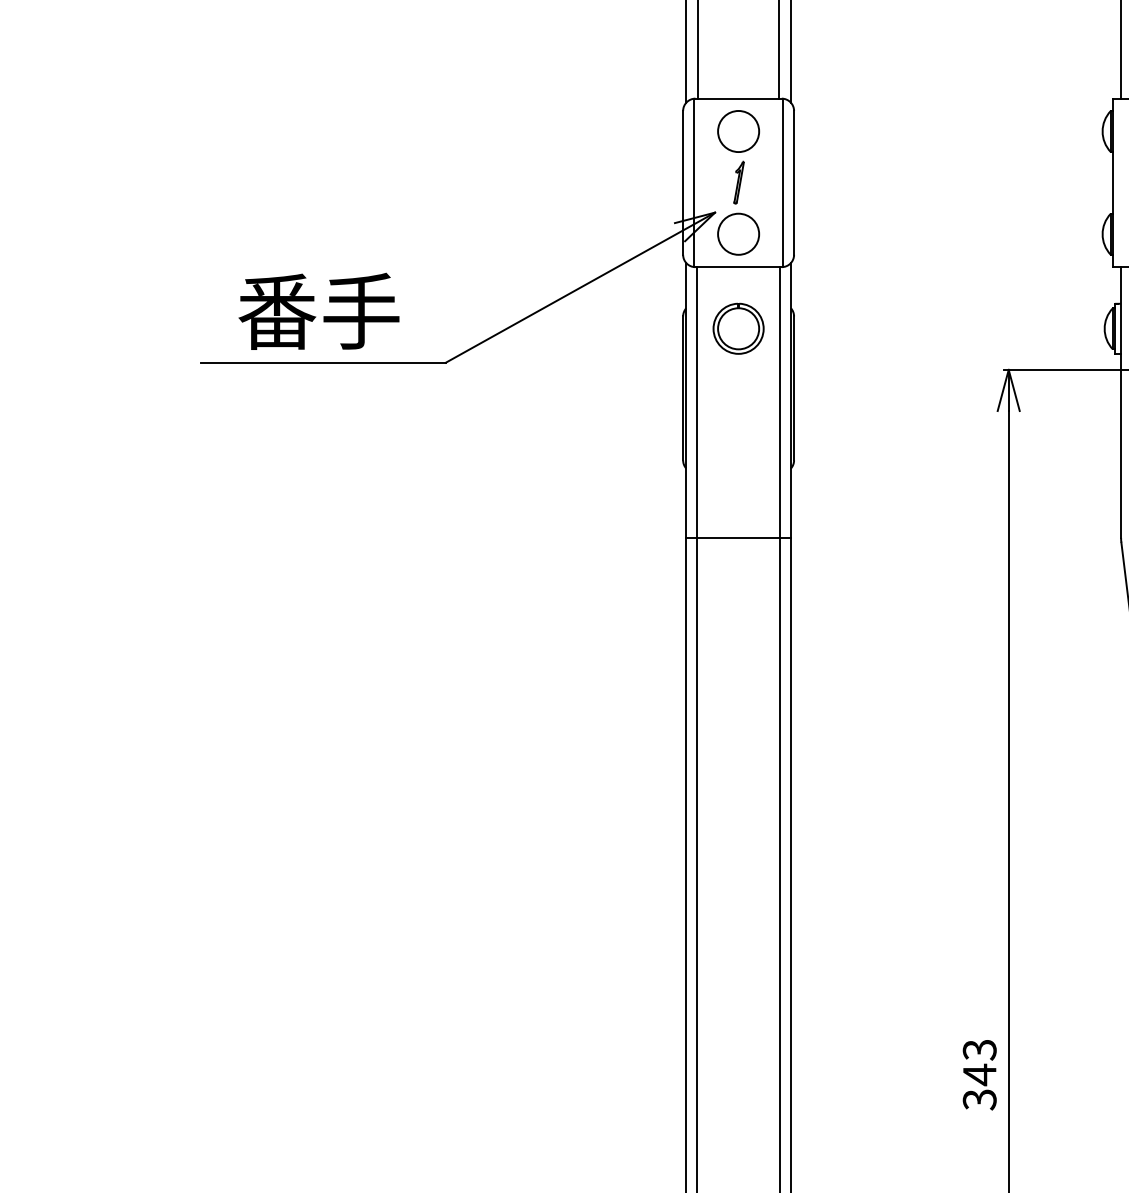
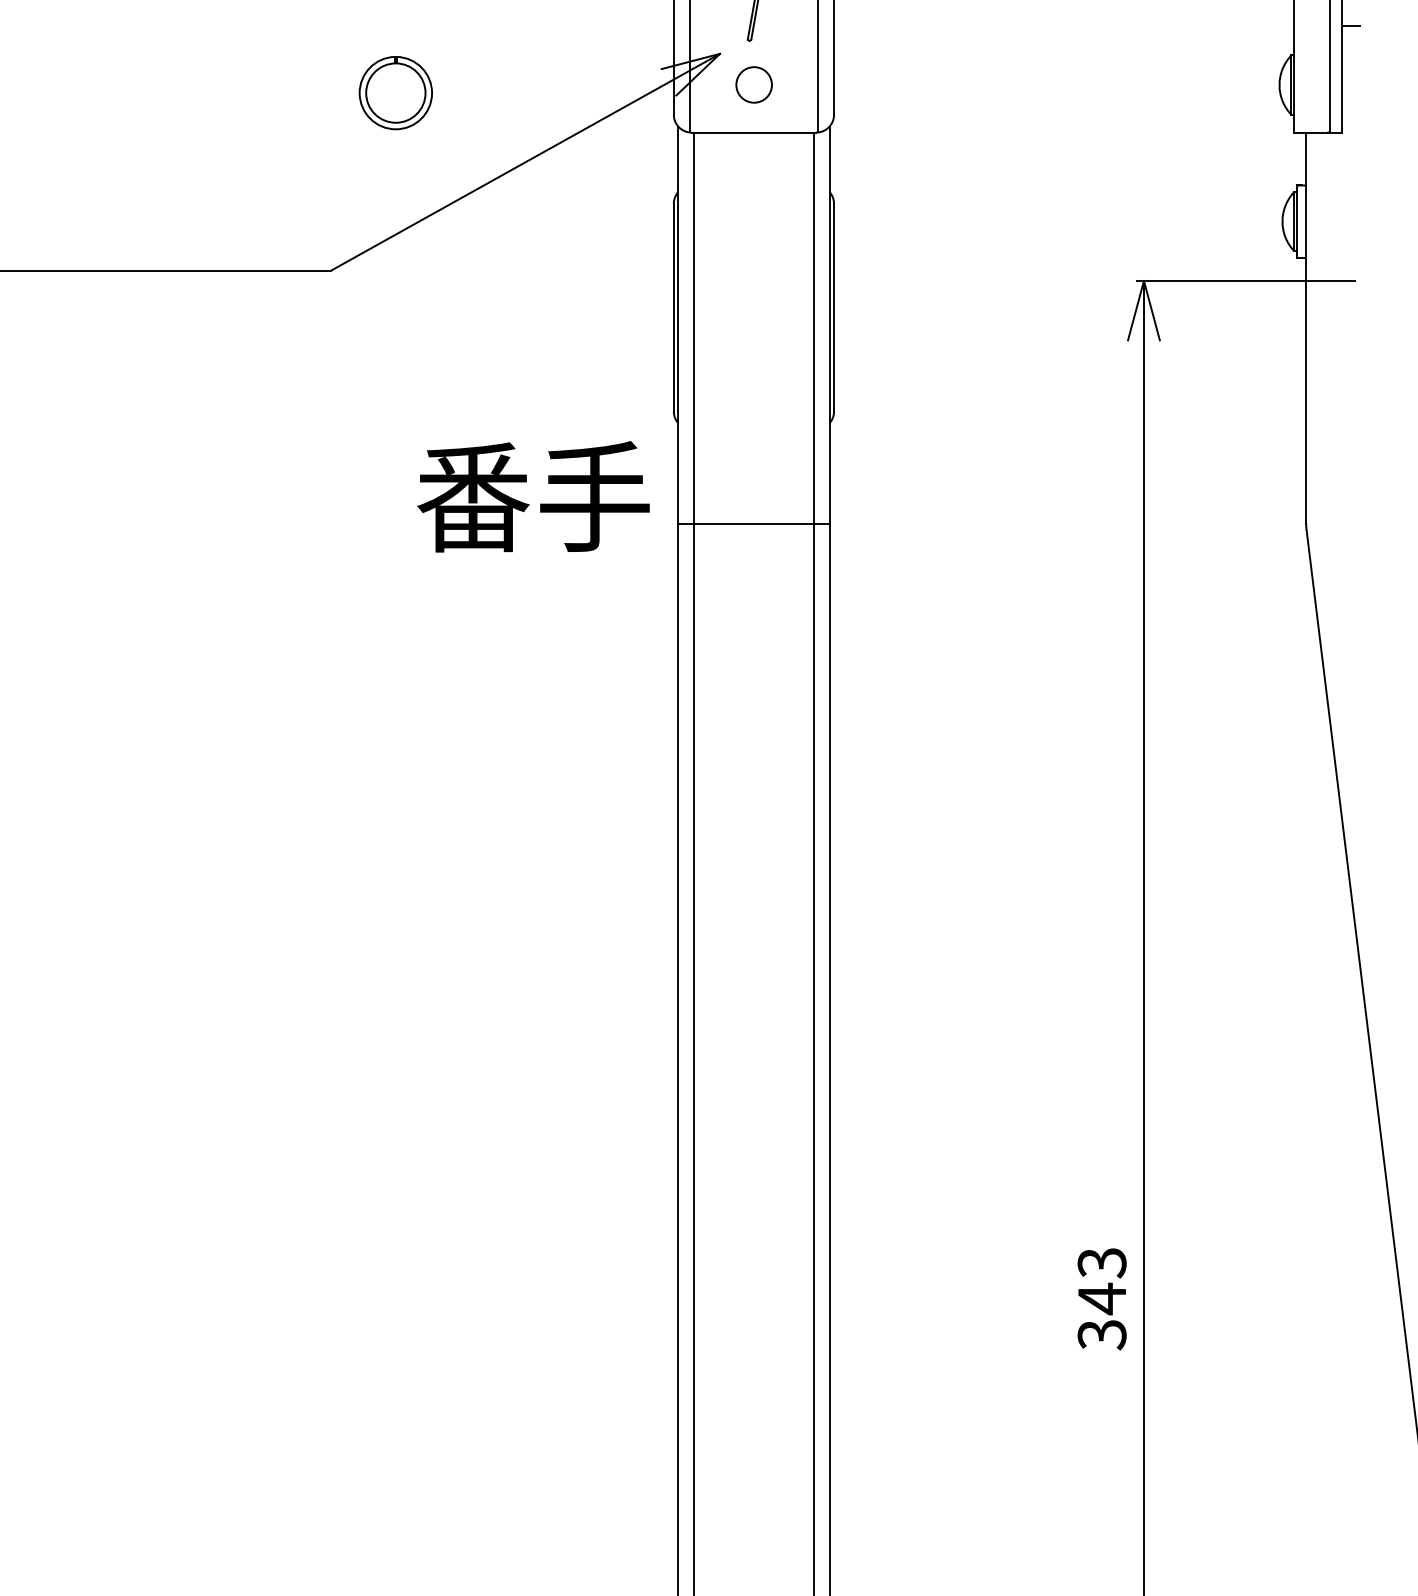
circle: (738, 233) -> (753, 83), size x0.6
text: (318, 310) -> (532, 495), moved
part: (738, 328) -> (395, 92), moved

